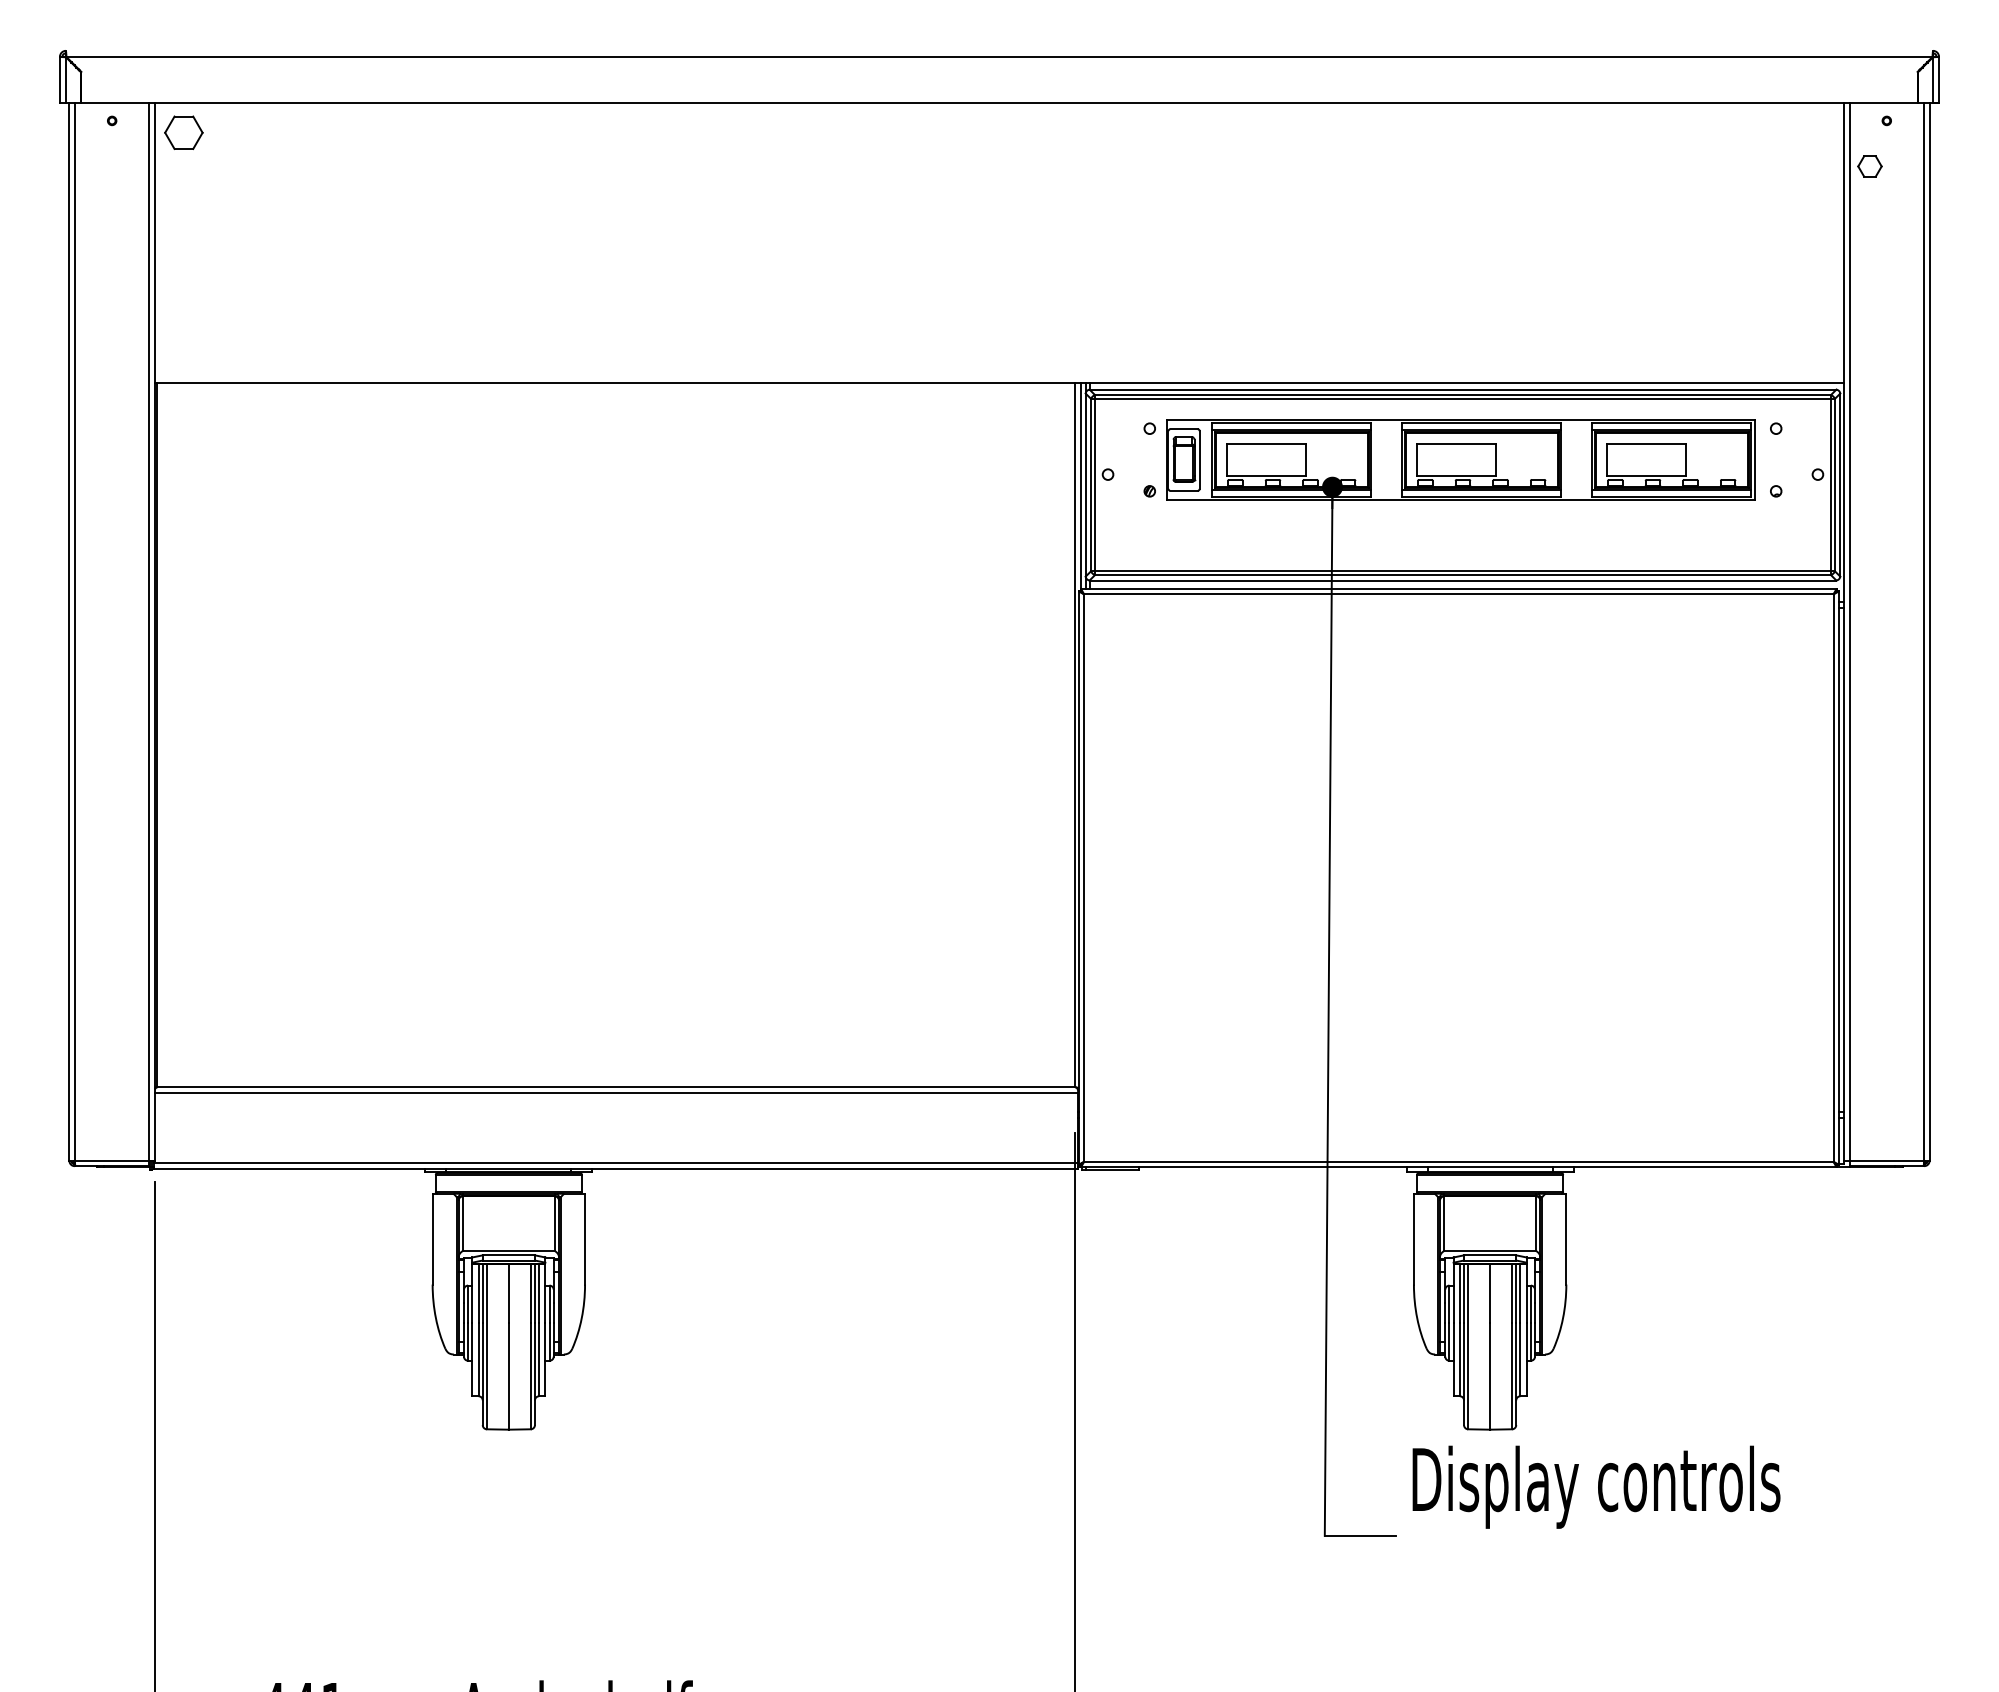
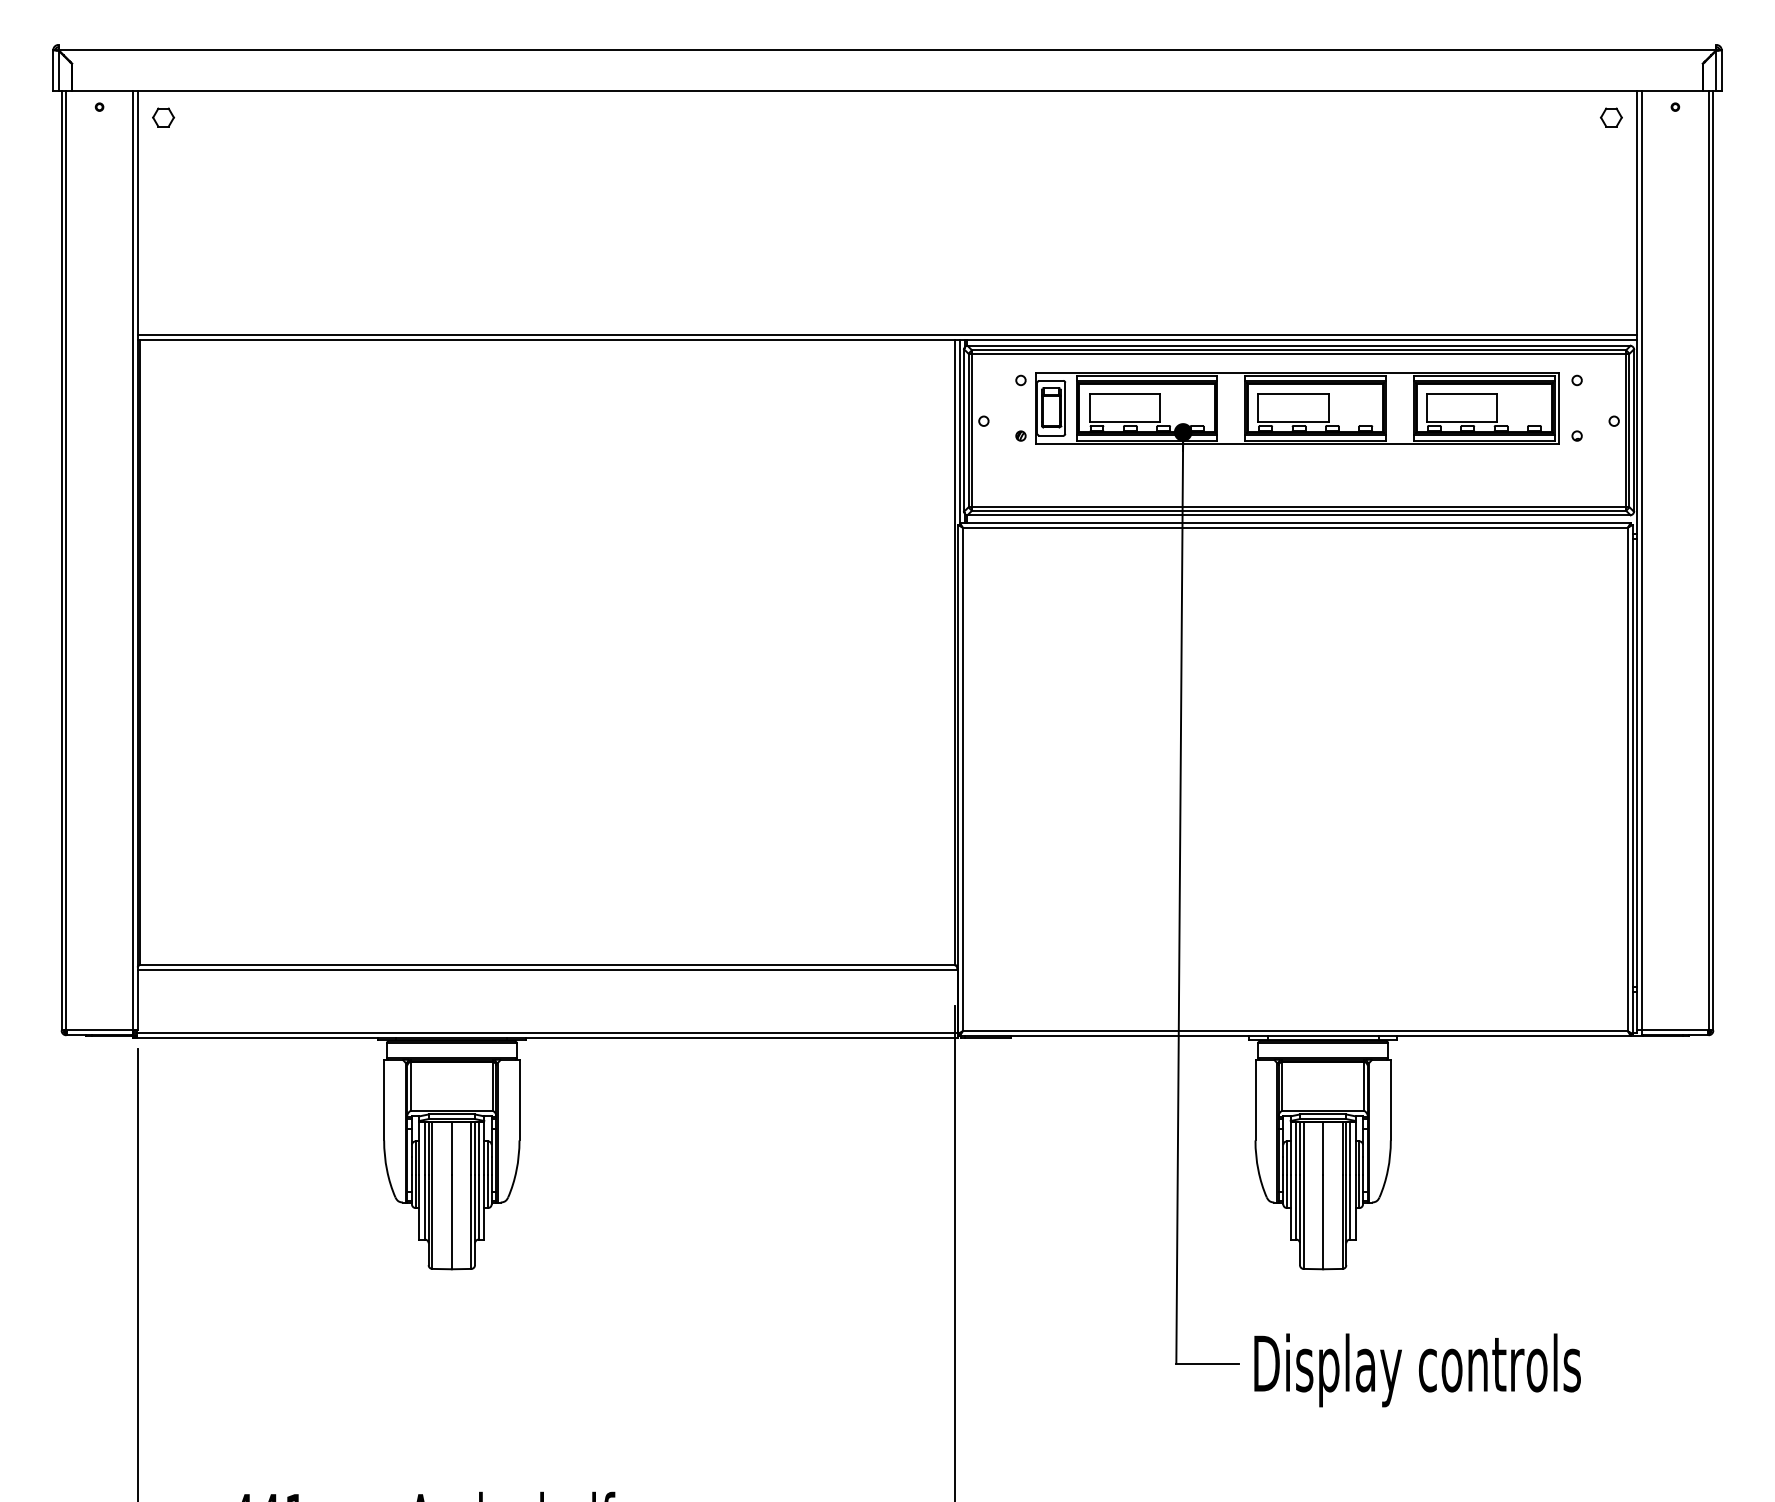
part: (184, 132) -> (163, 117), size x0.62
part: (1868, 166) -> (1610, 117), moved
line: (999, 376) -> (887, 334), added
text: (1596, 1487) -> (1417, 1370), moved

